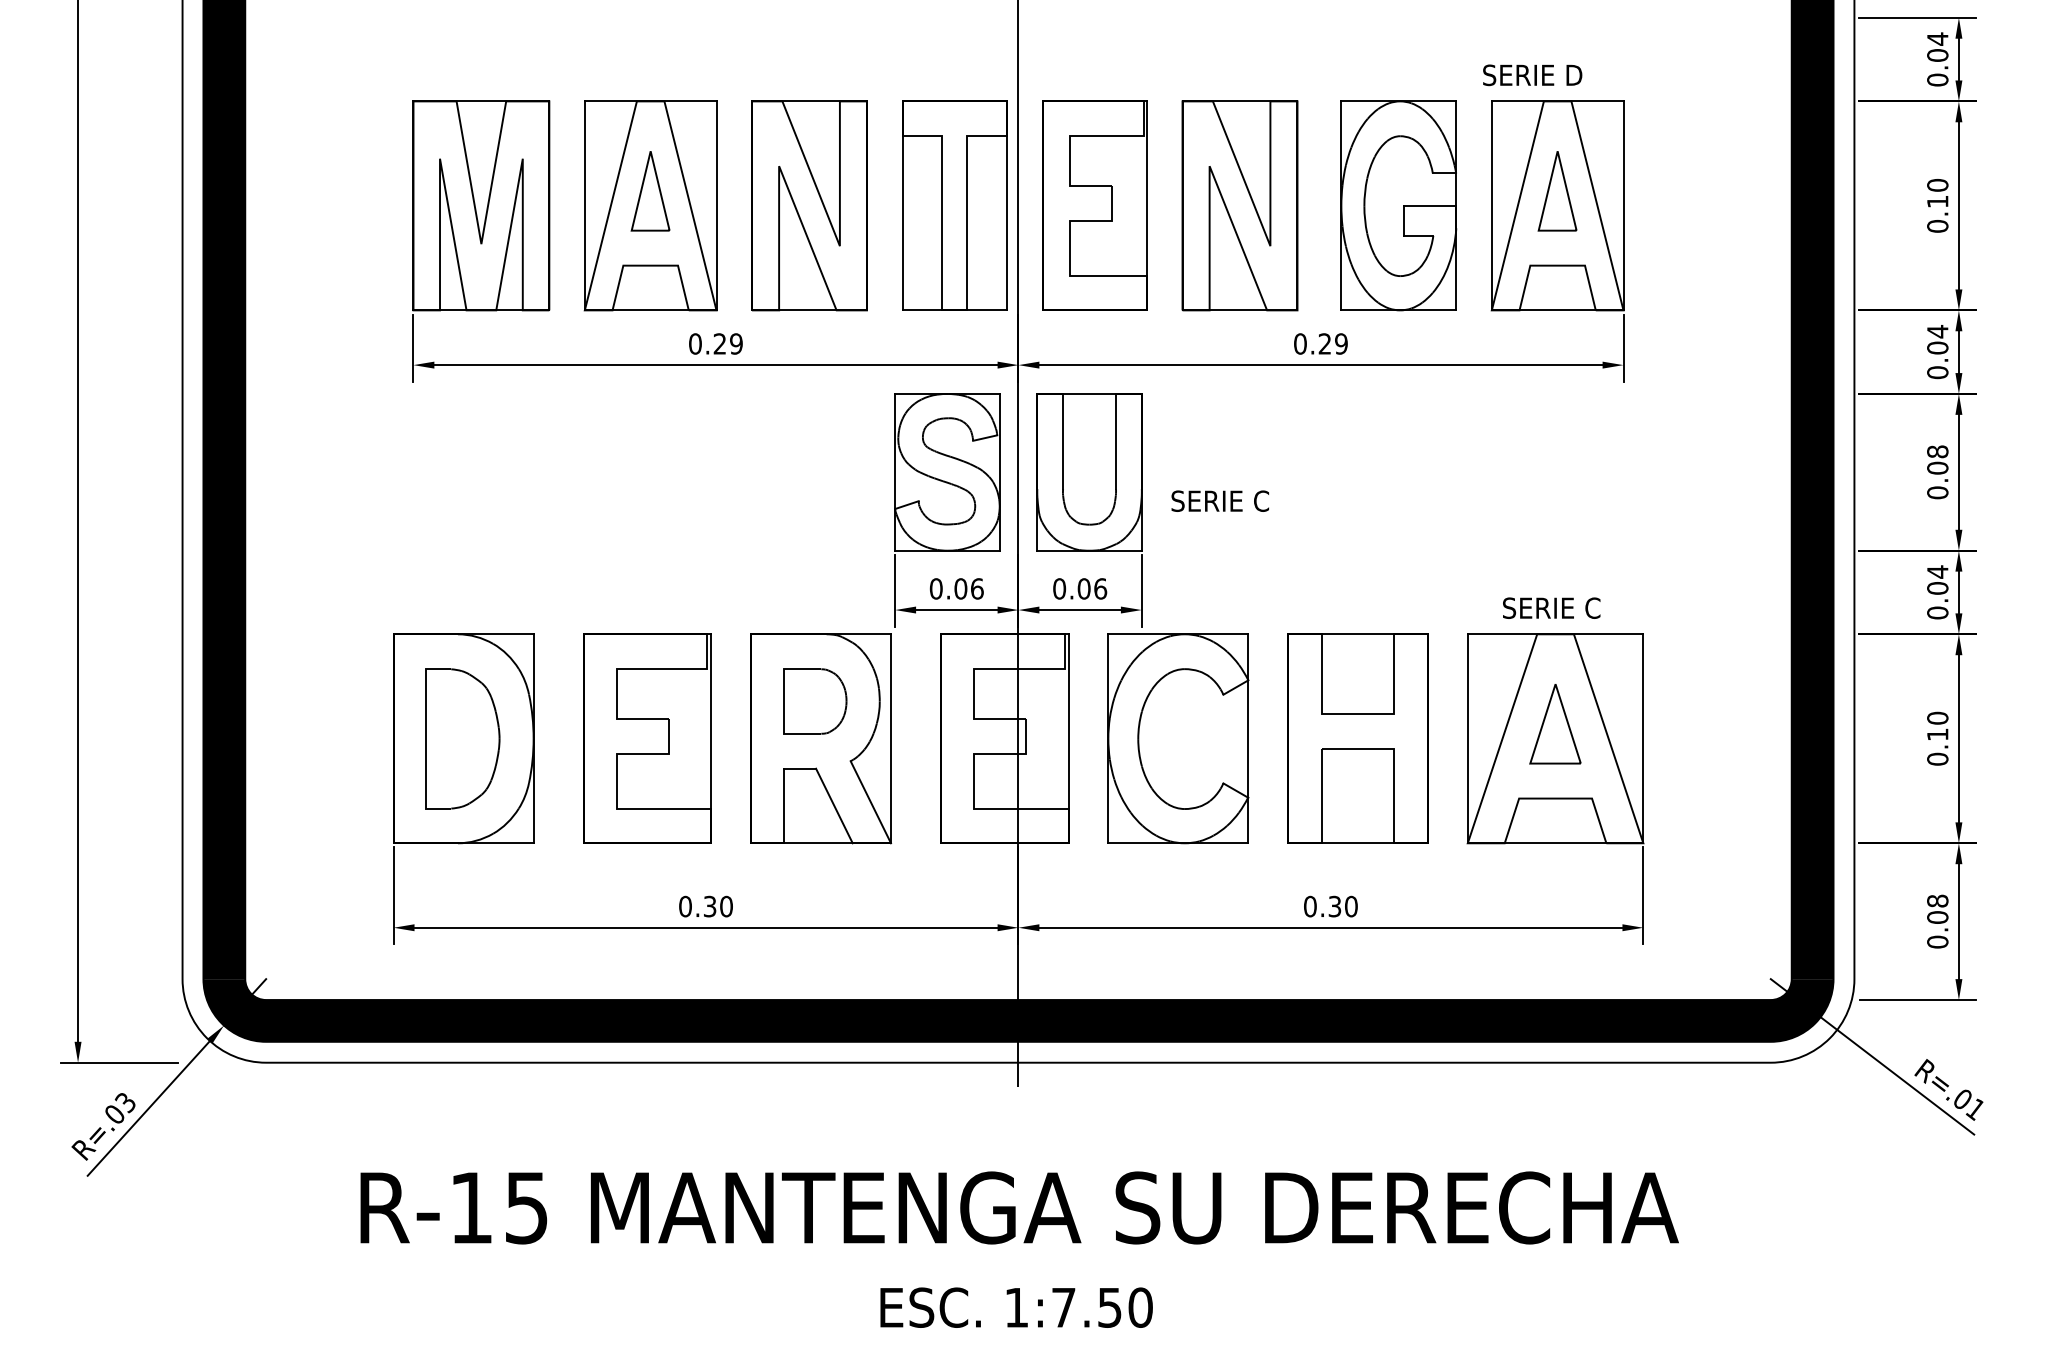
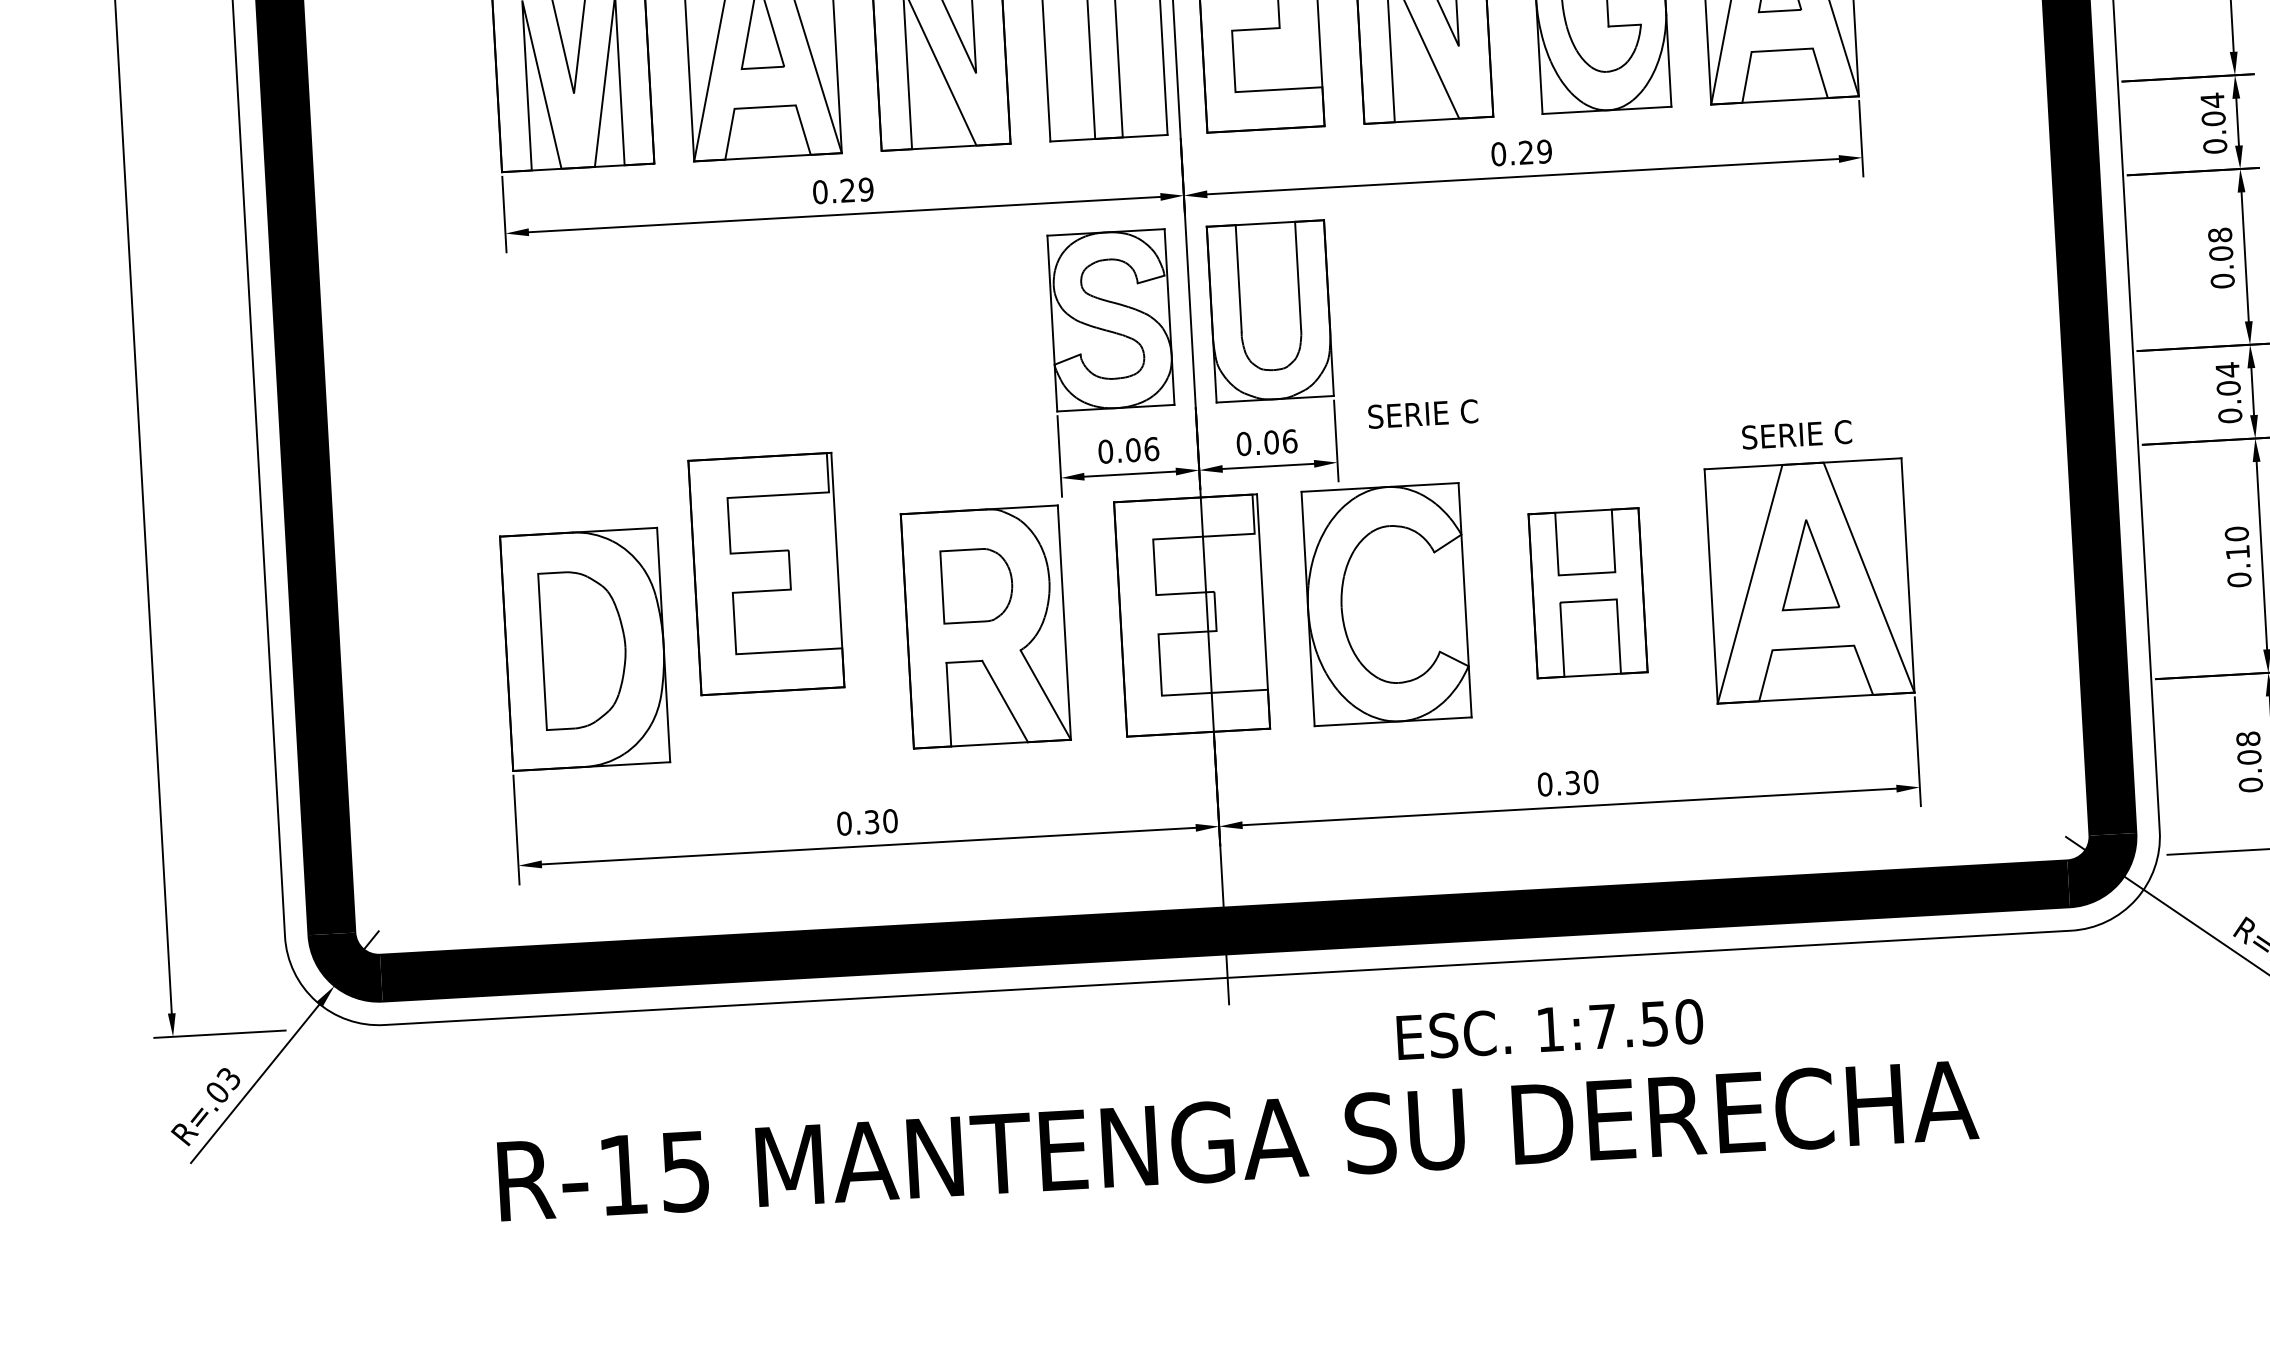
text: (1219, 500) -> (1422, 413), moved
part: (647, 738) -> (766, 573), moved
part: (1357, 738) -> (1587, 593), size x0.7
text: (1016, 1307) -> (1549, 1029), moved

